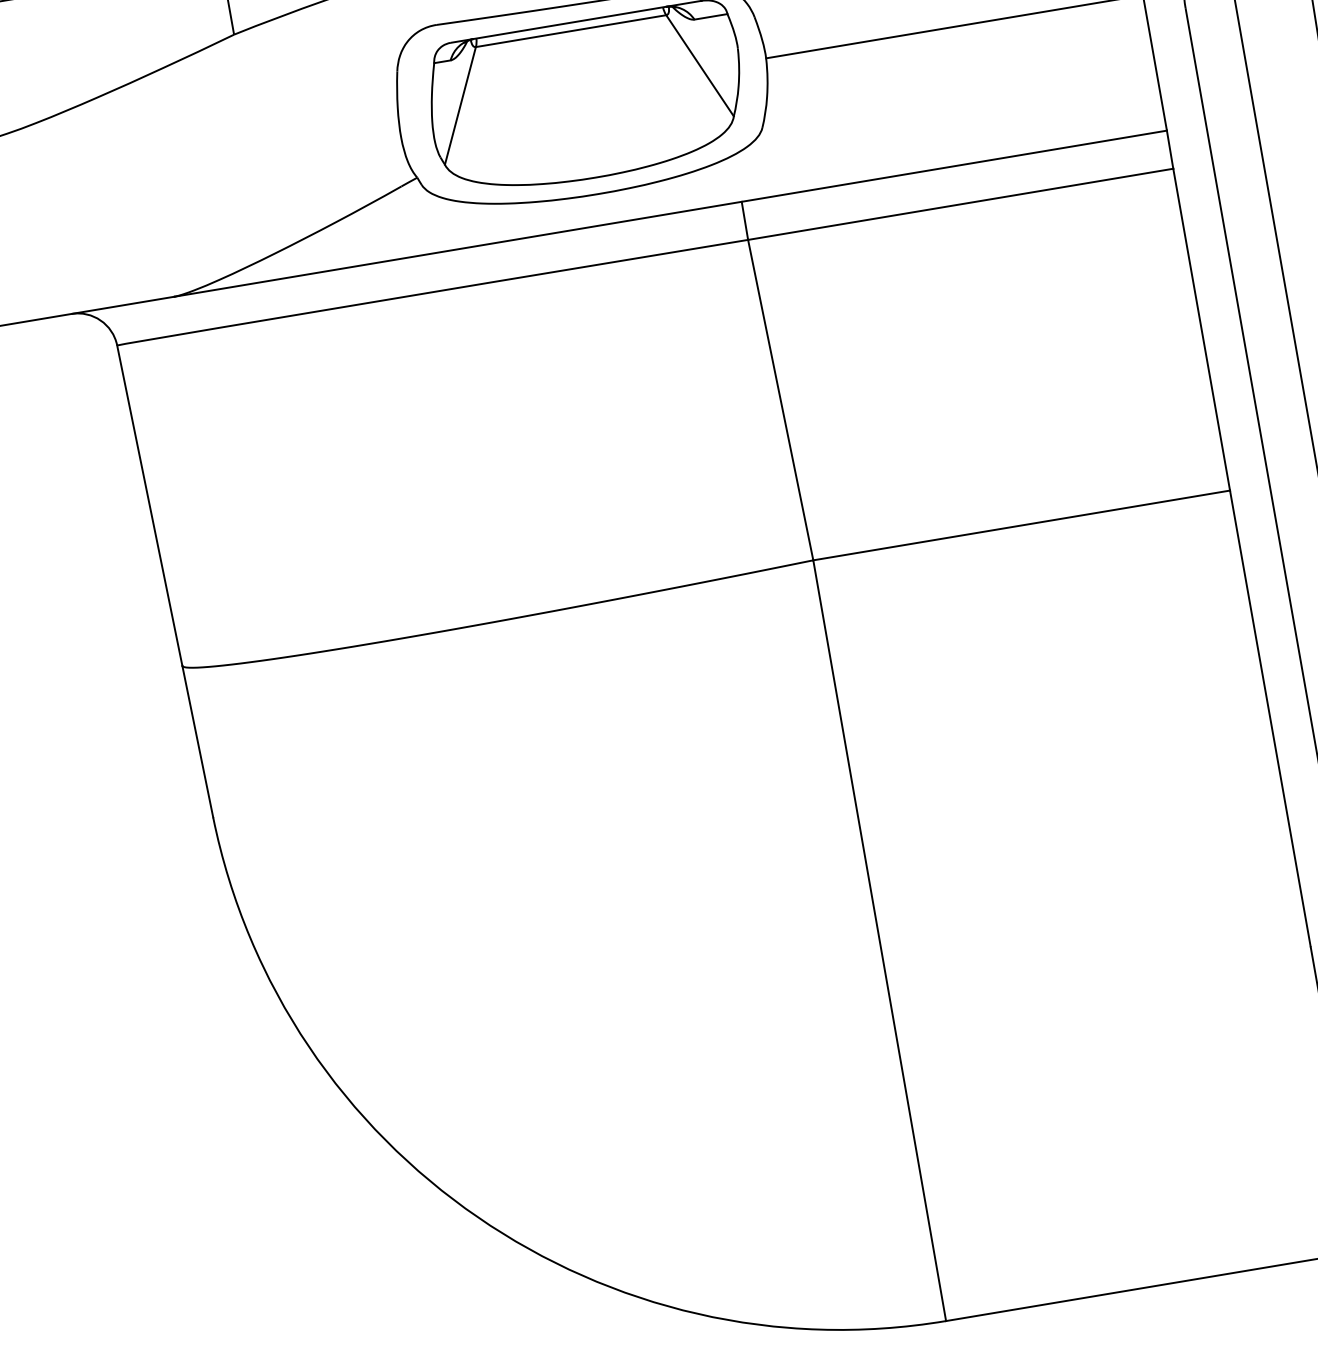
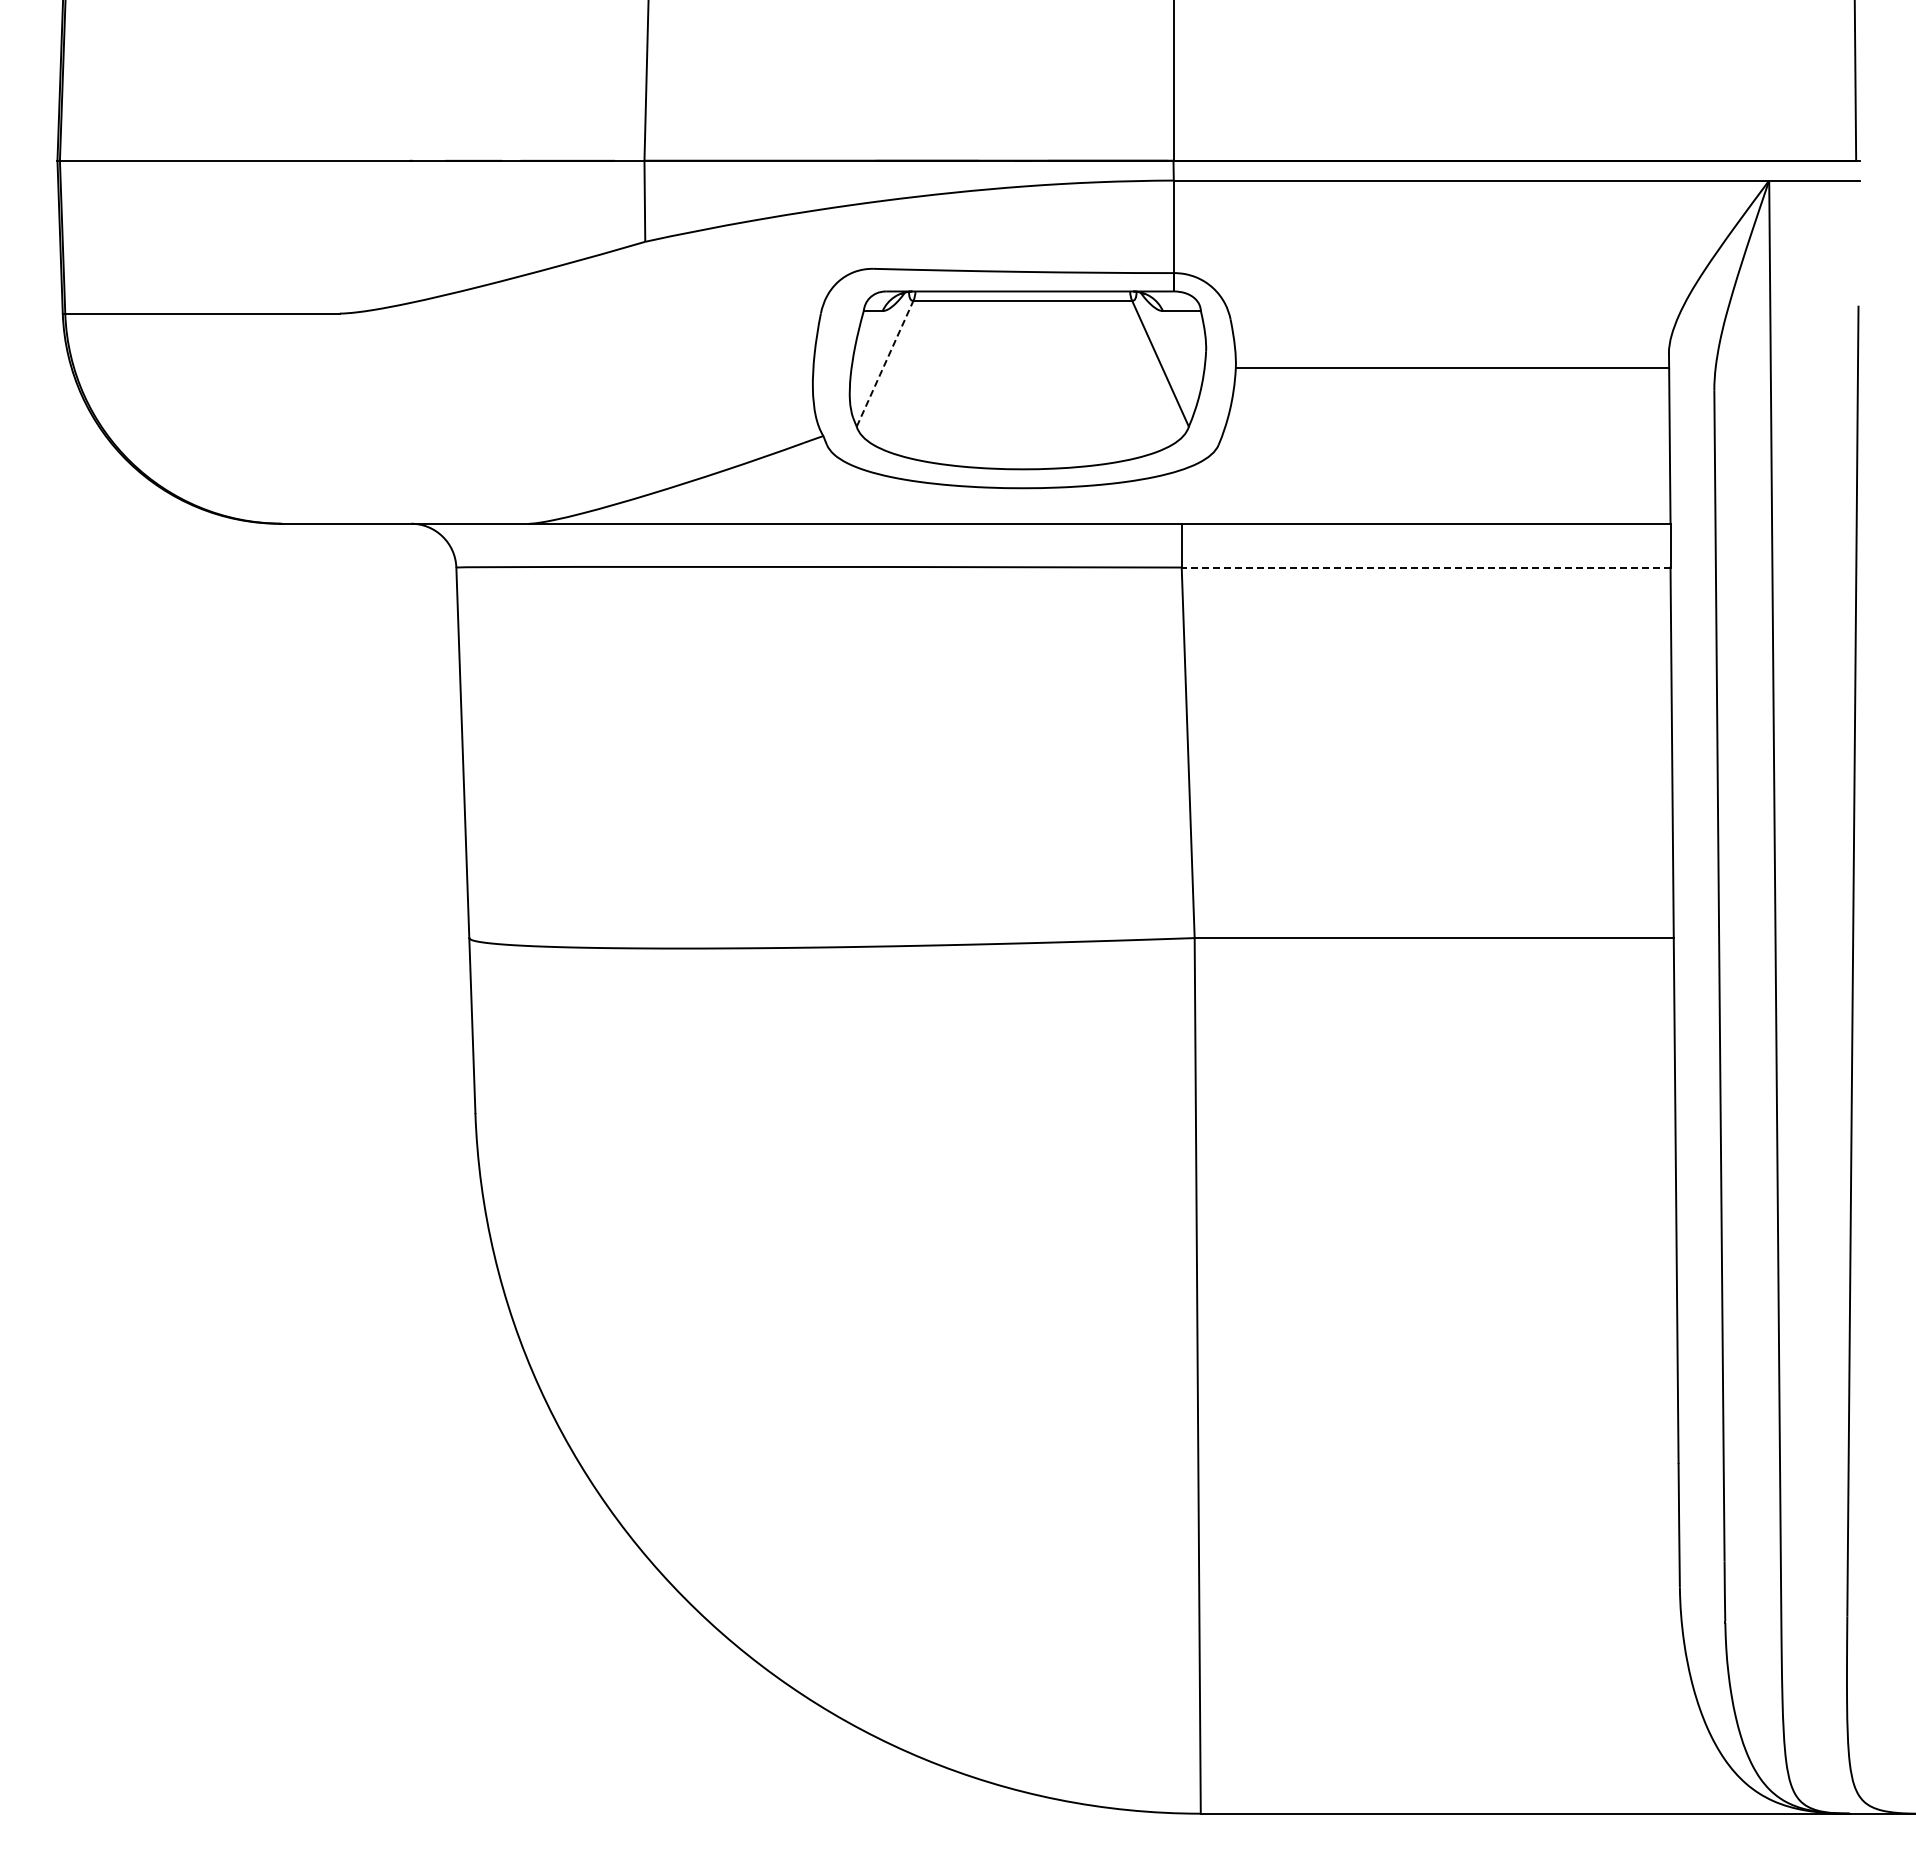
line: (460, 105) -> (885, 363), solid -> dashed
line: (960, 204) -> (1425, 567), solid -> dashed

